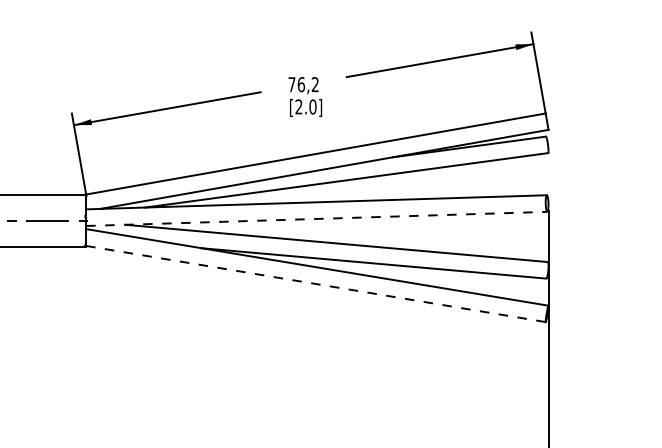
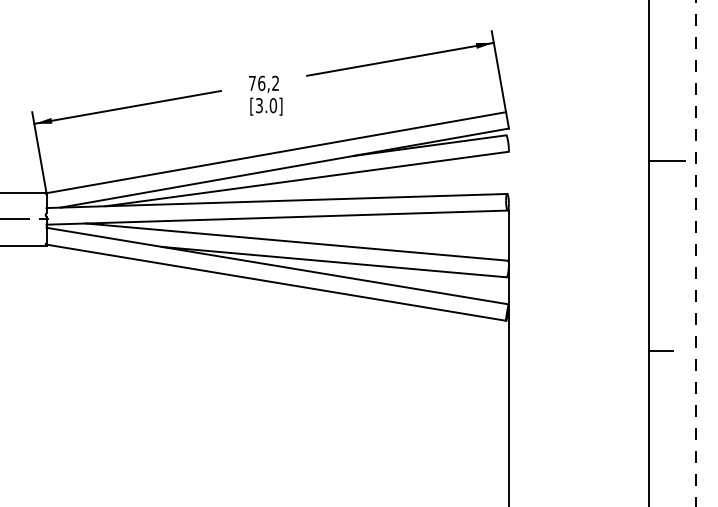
text: (299, 106) -> (259, 105), [2.0] -> [3.0]
line: (317, 218) -> (277, 217), dashed -> solid
line: (316, 283) -> (276, 282), dashed -> solid

